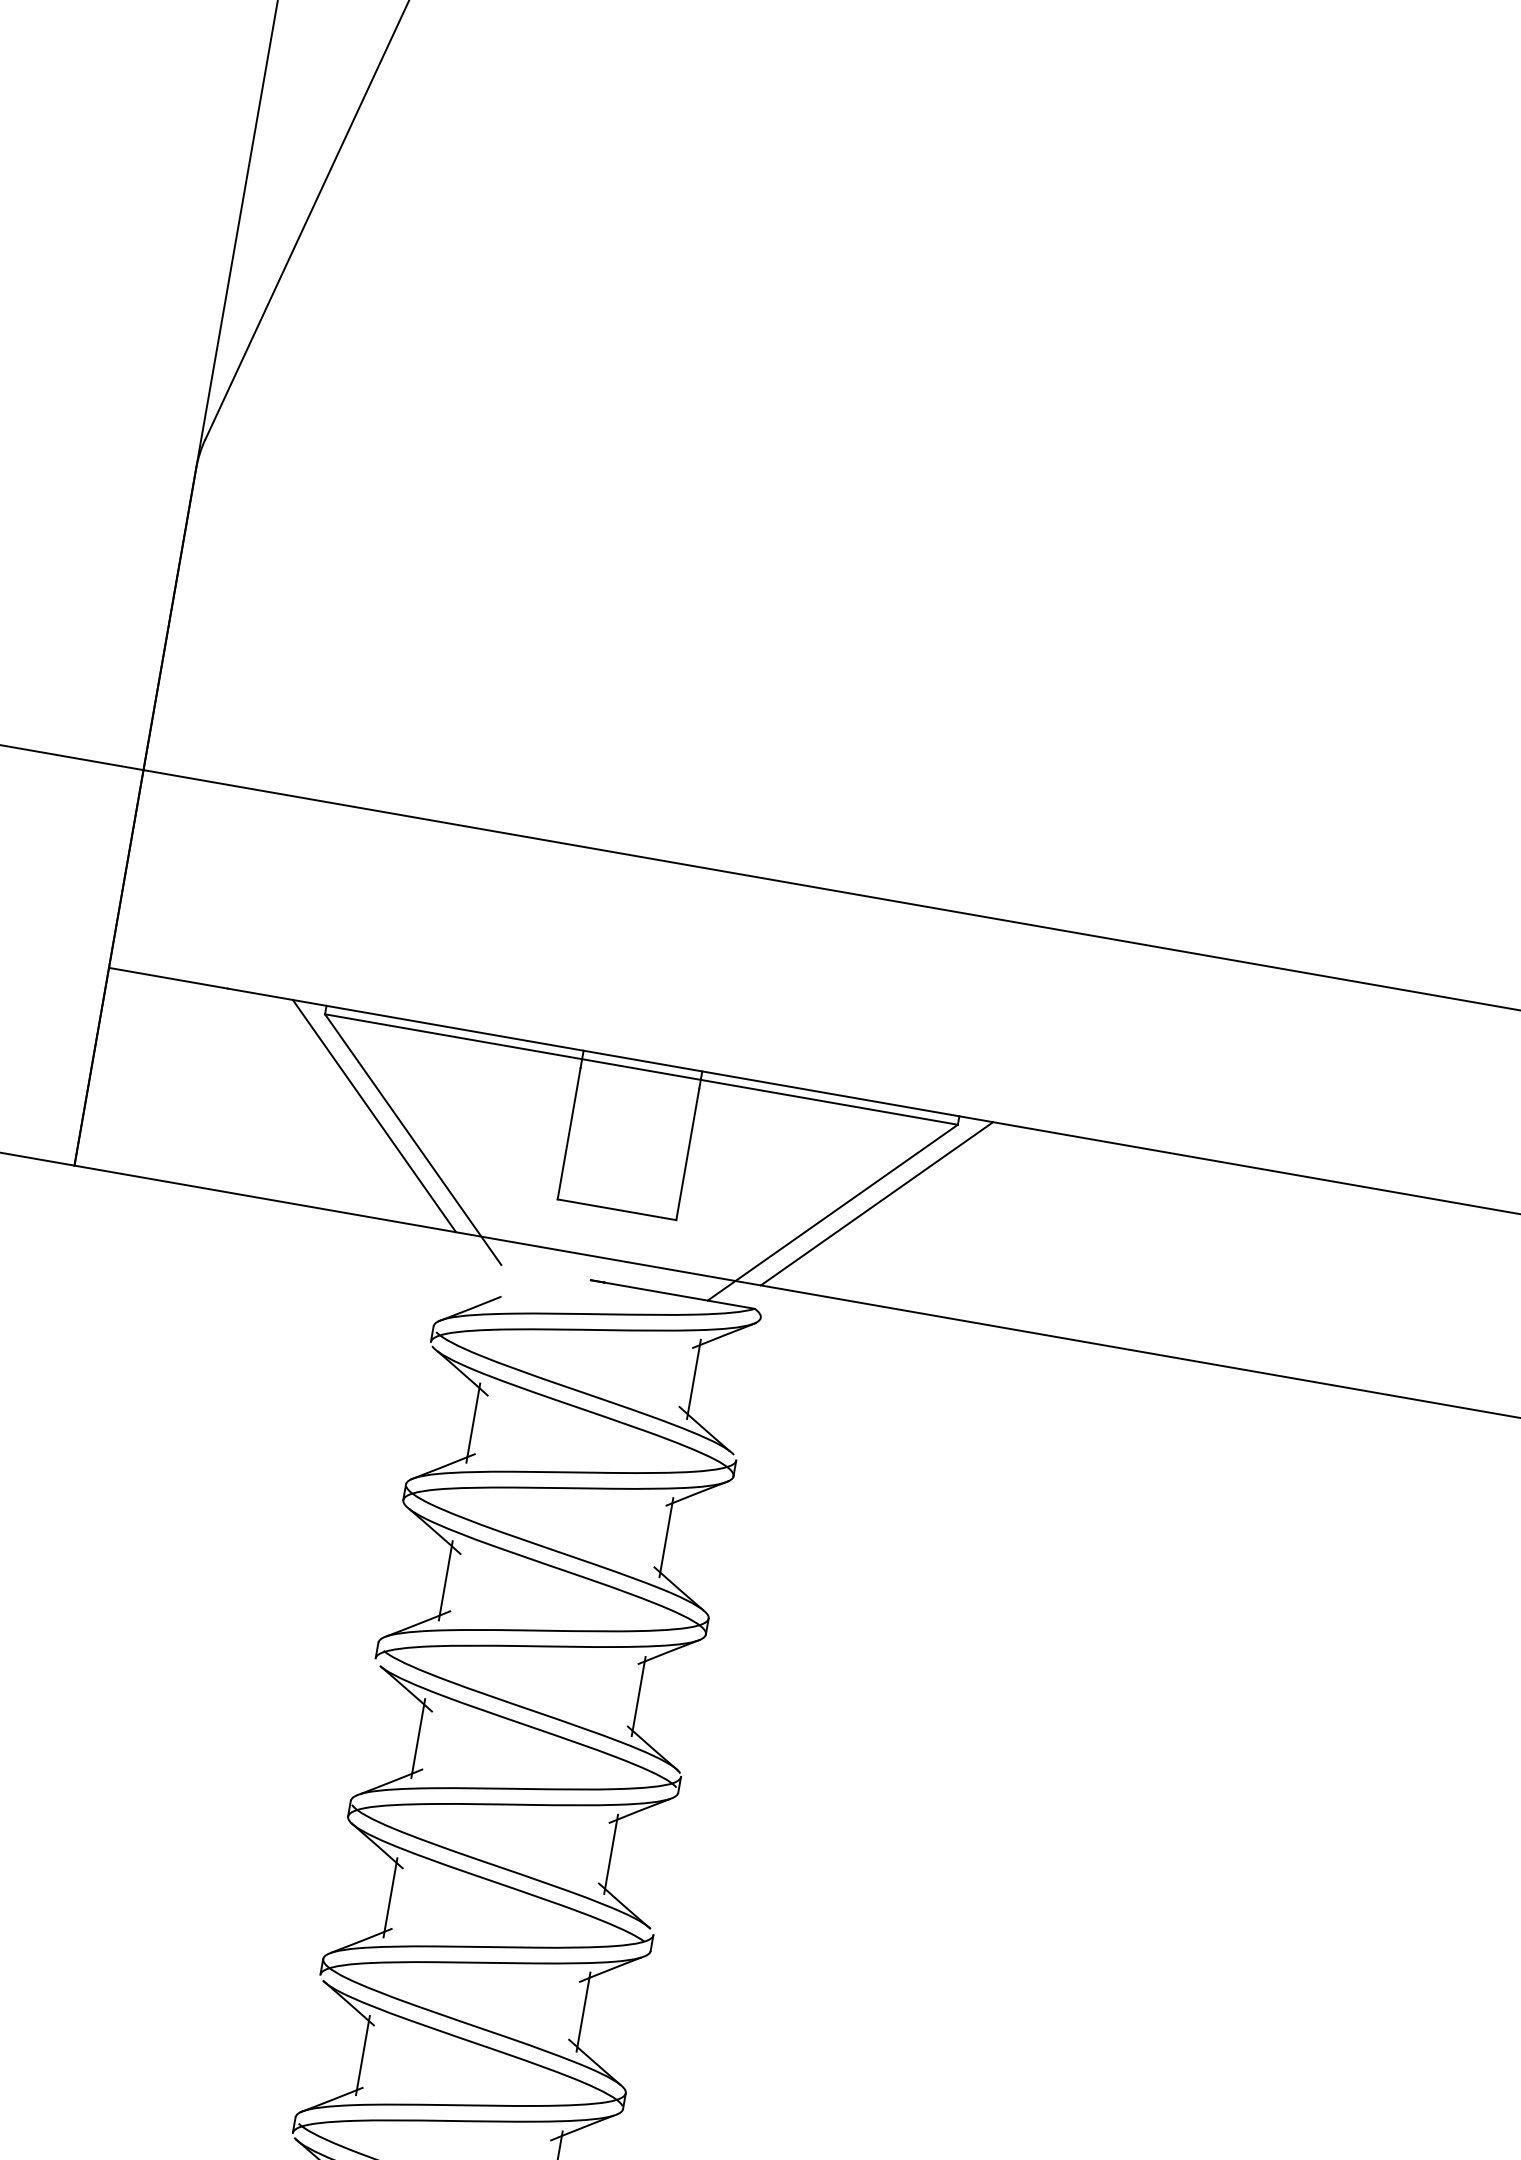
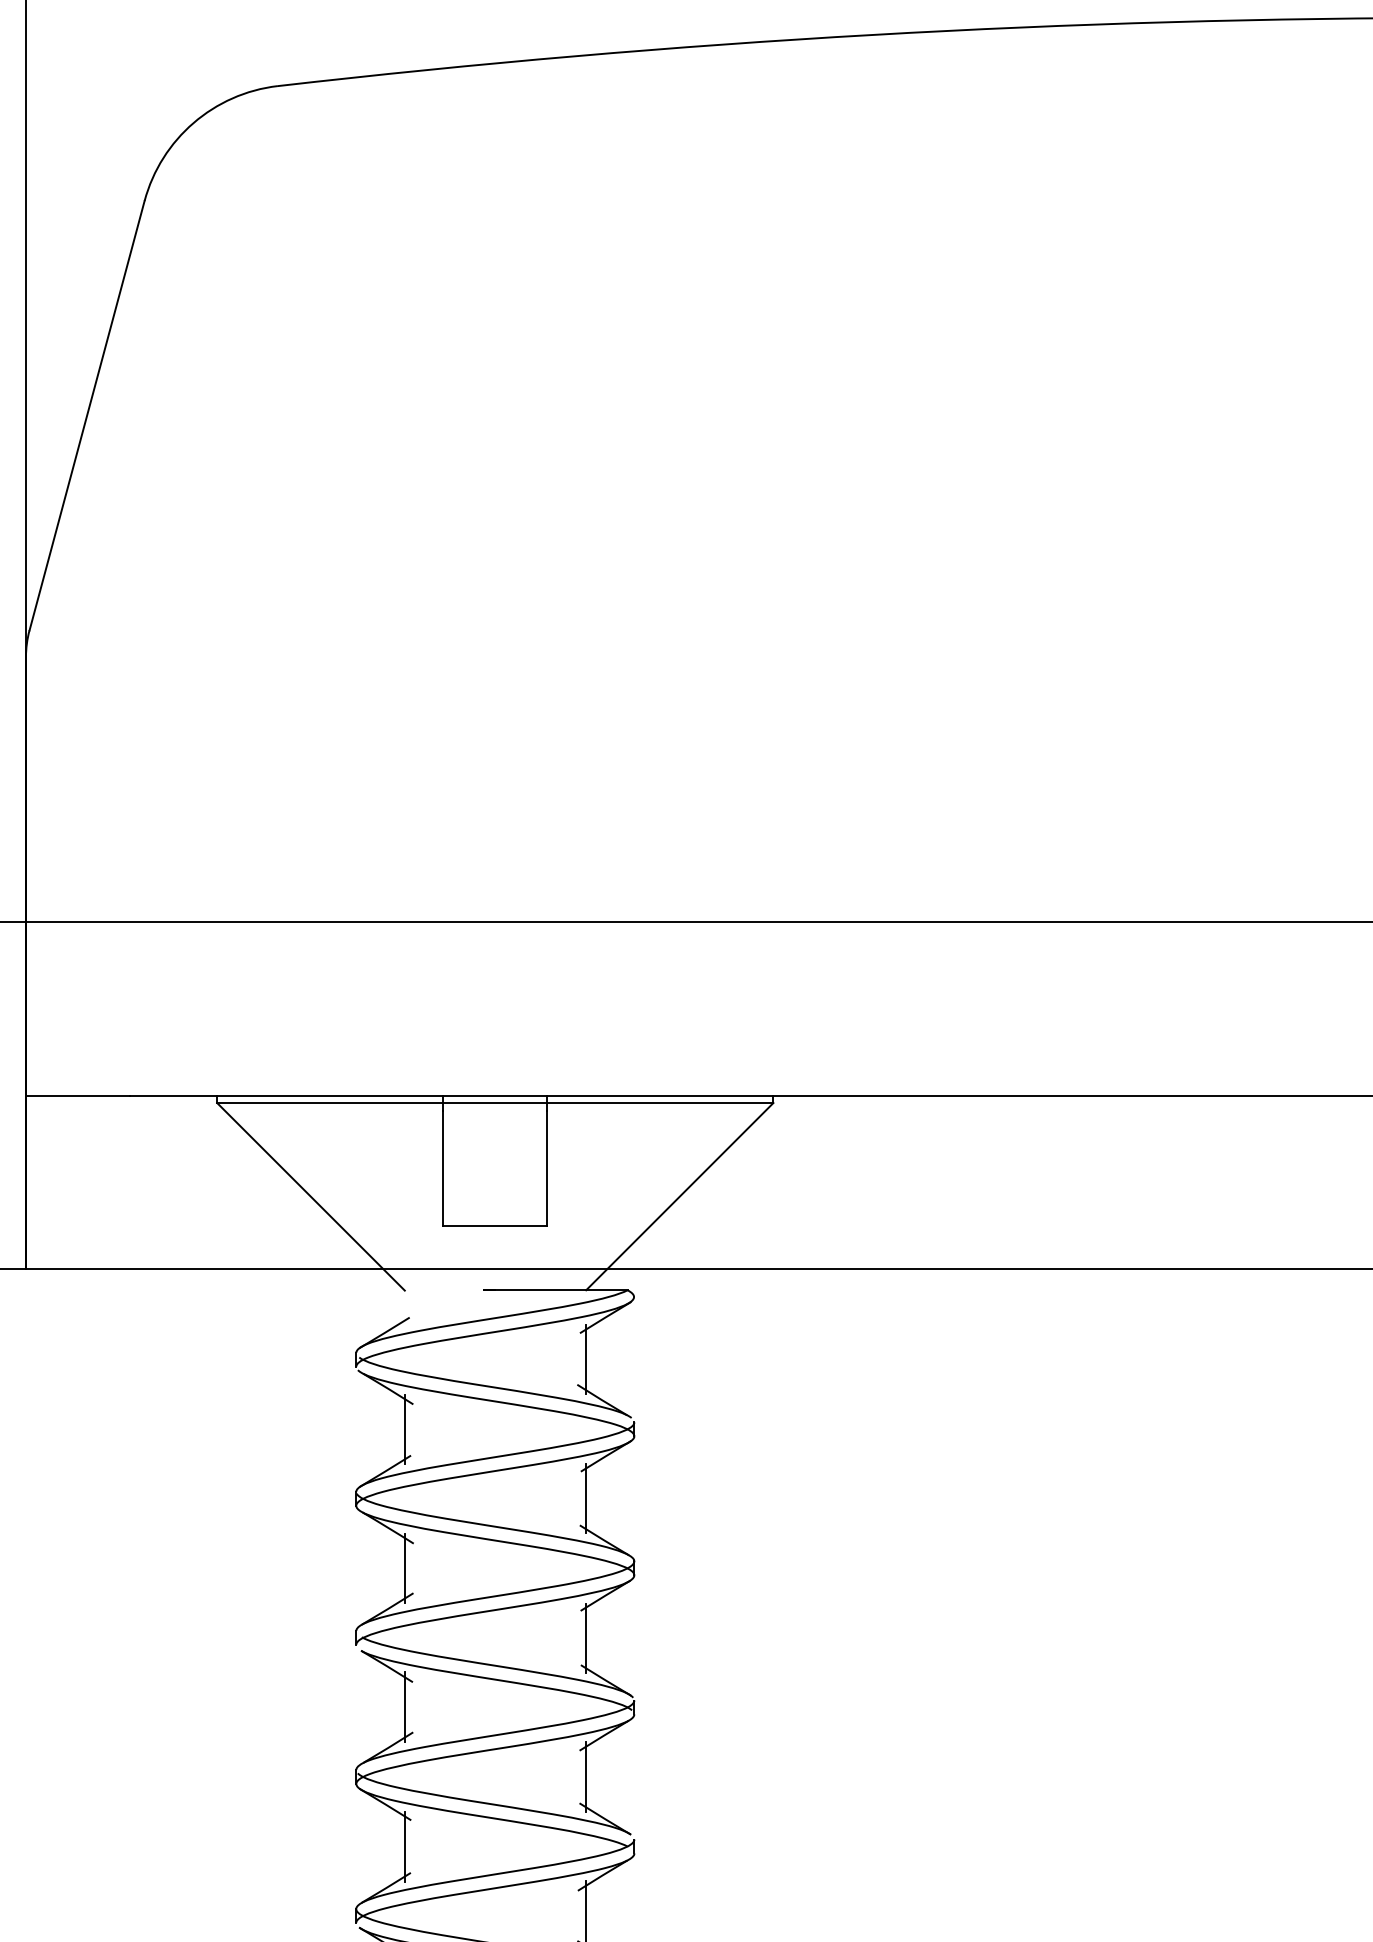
line: (374, 1116) -> (274, 1182), removed
line: (877, 1203) -> (716, 1182), removed

